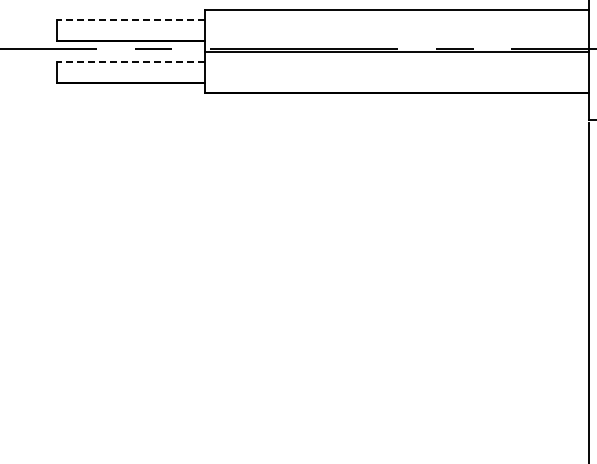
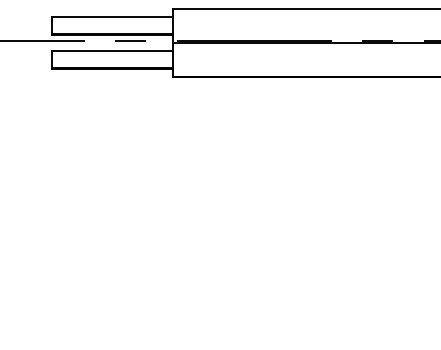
line: (130, 20) -> (111, 17), dashed -> solid
line: (130, 61) -> (111, 51), dashed -> solid

